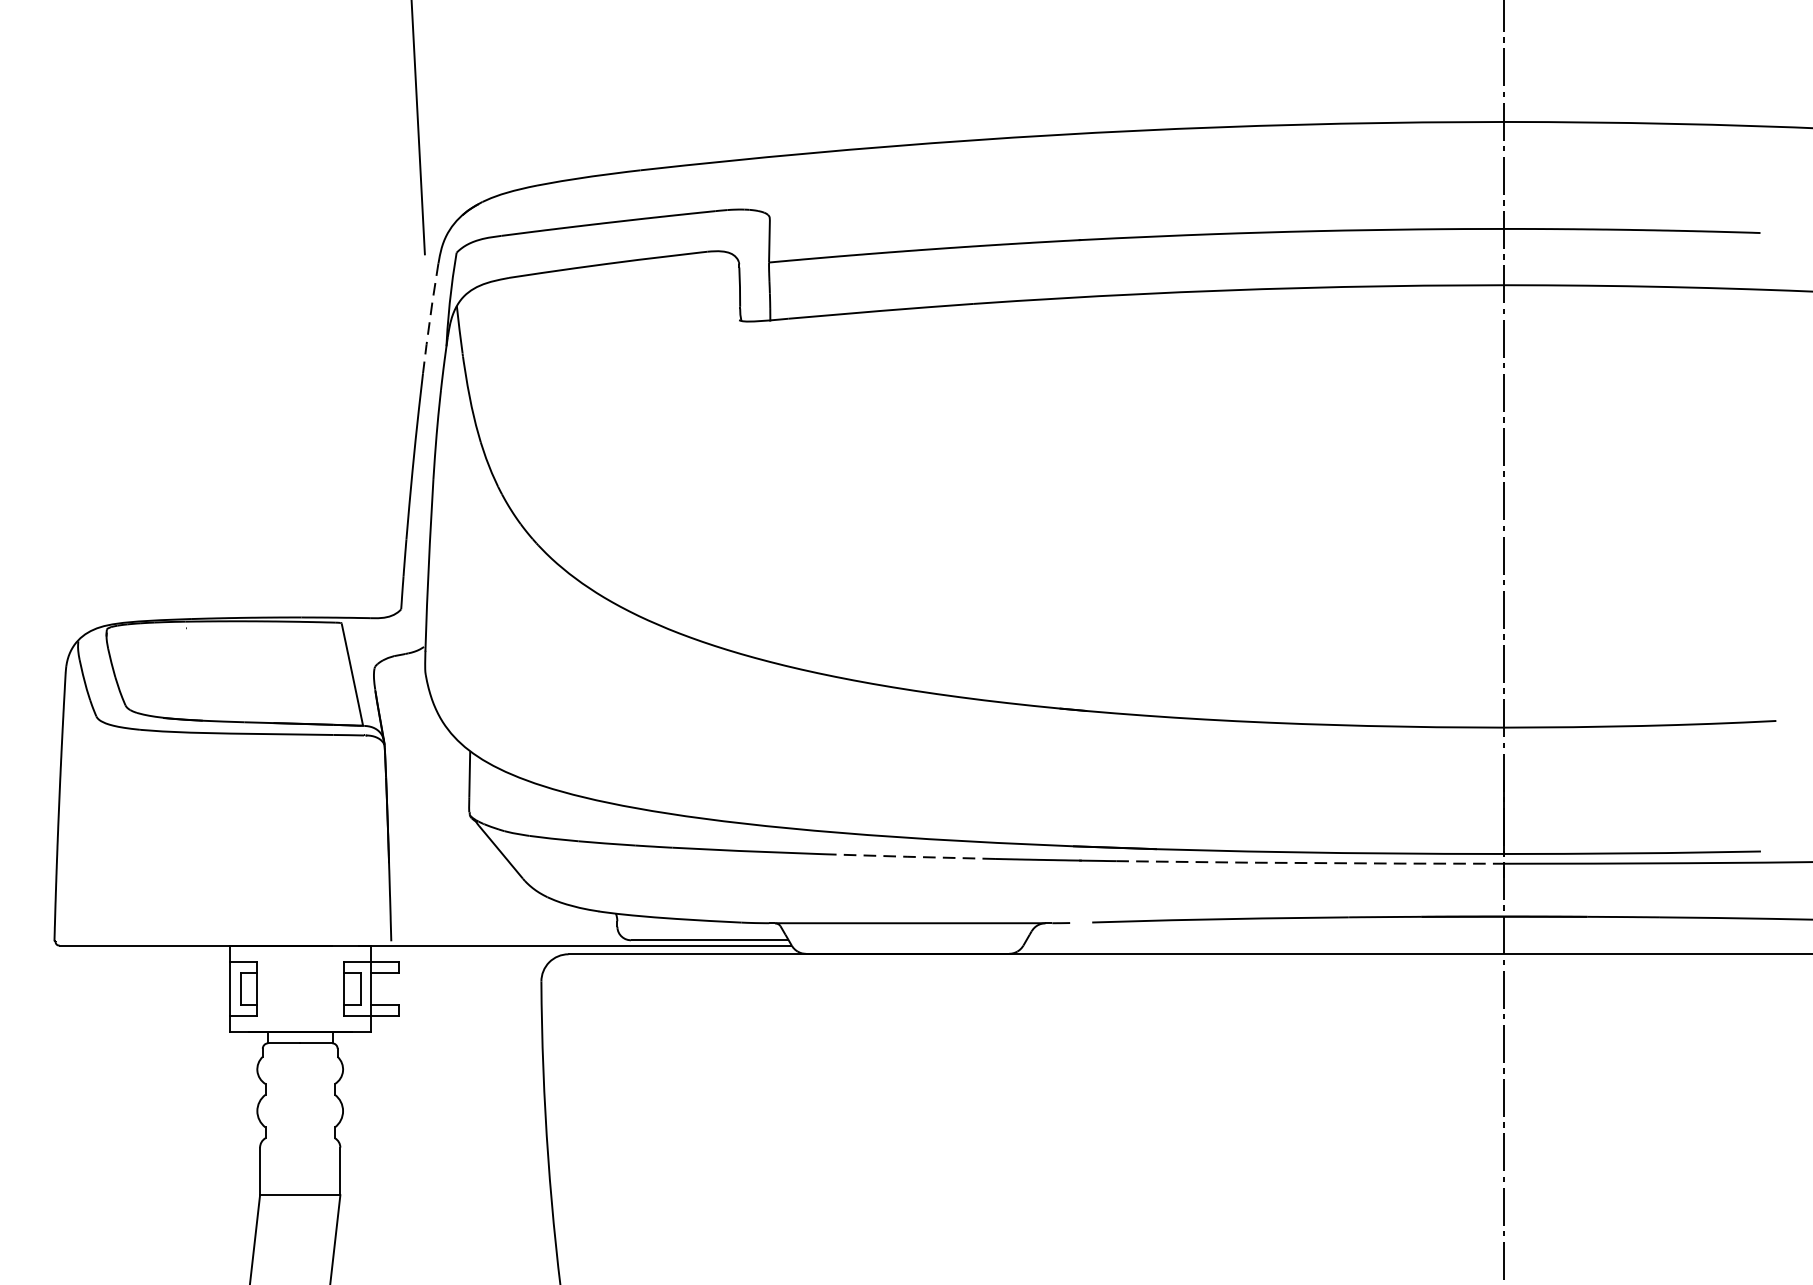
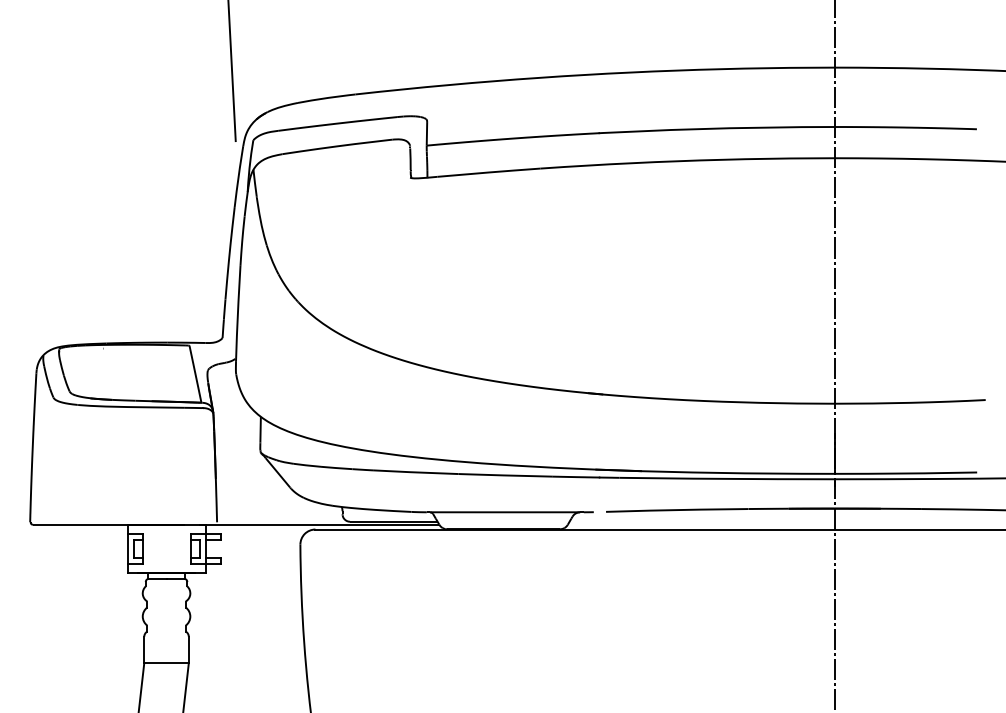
line: (429, 318) -> (238, 176), dashed -> solid
line: (909, 856) -> (504, 475), dashed -> solid
line: (1311, 862) -> (727, 478), dashed -> solid

